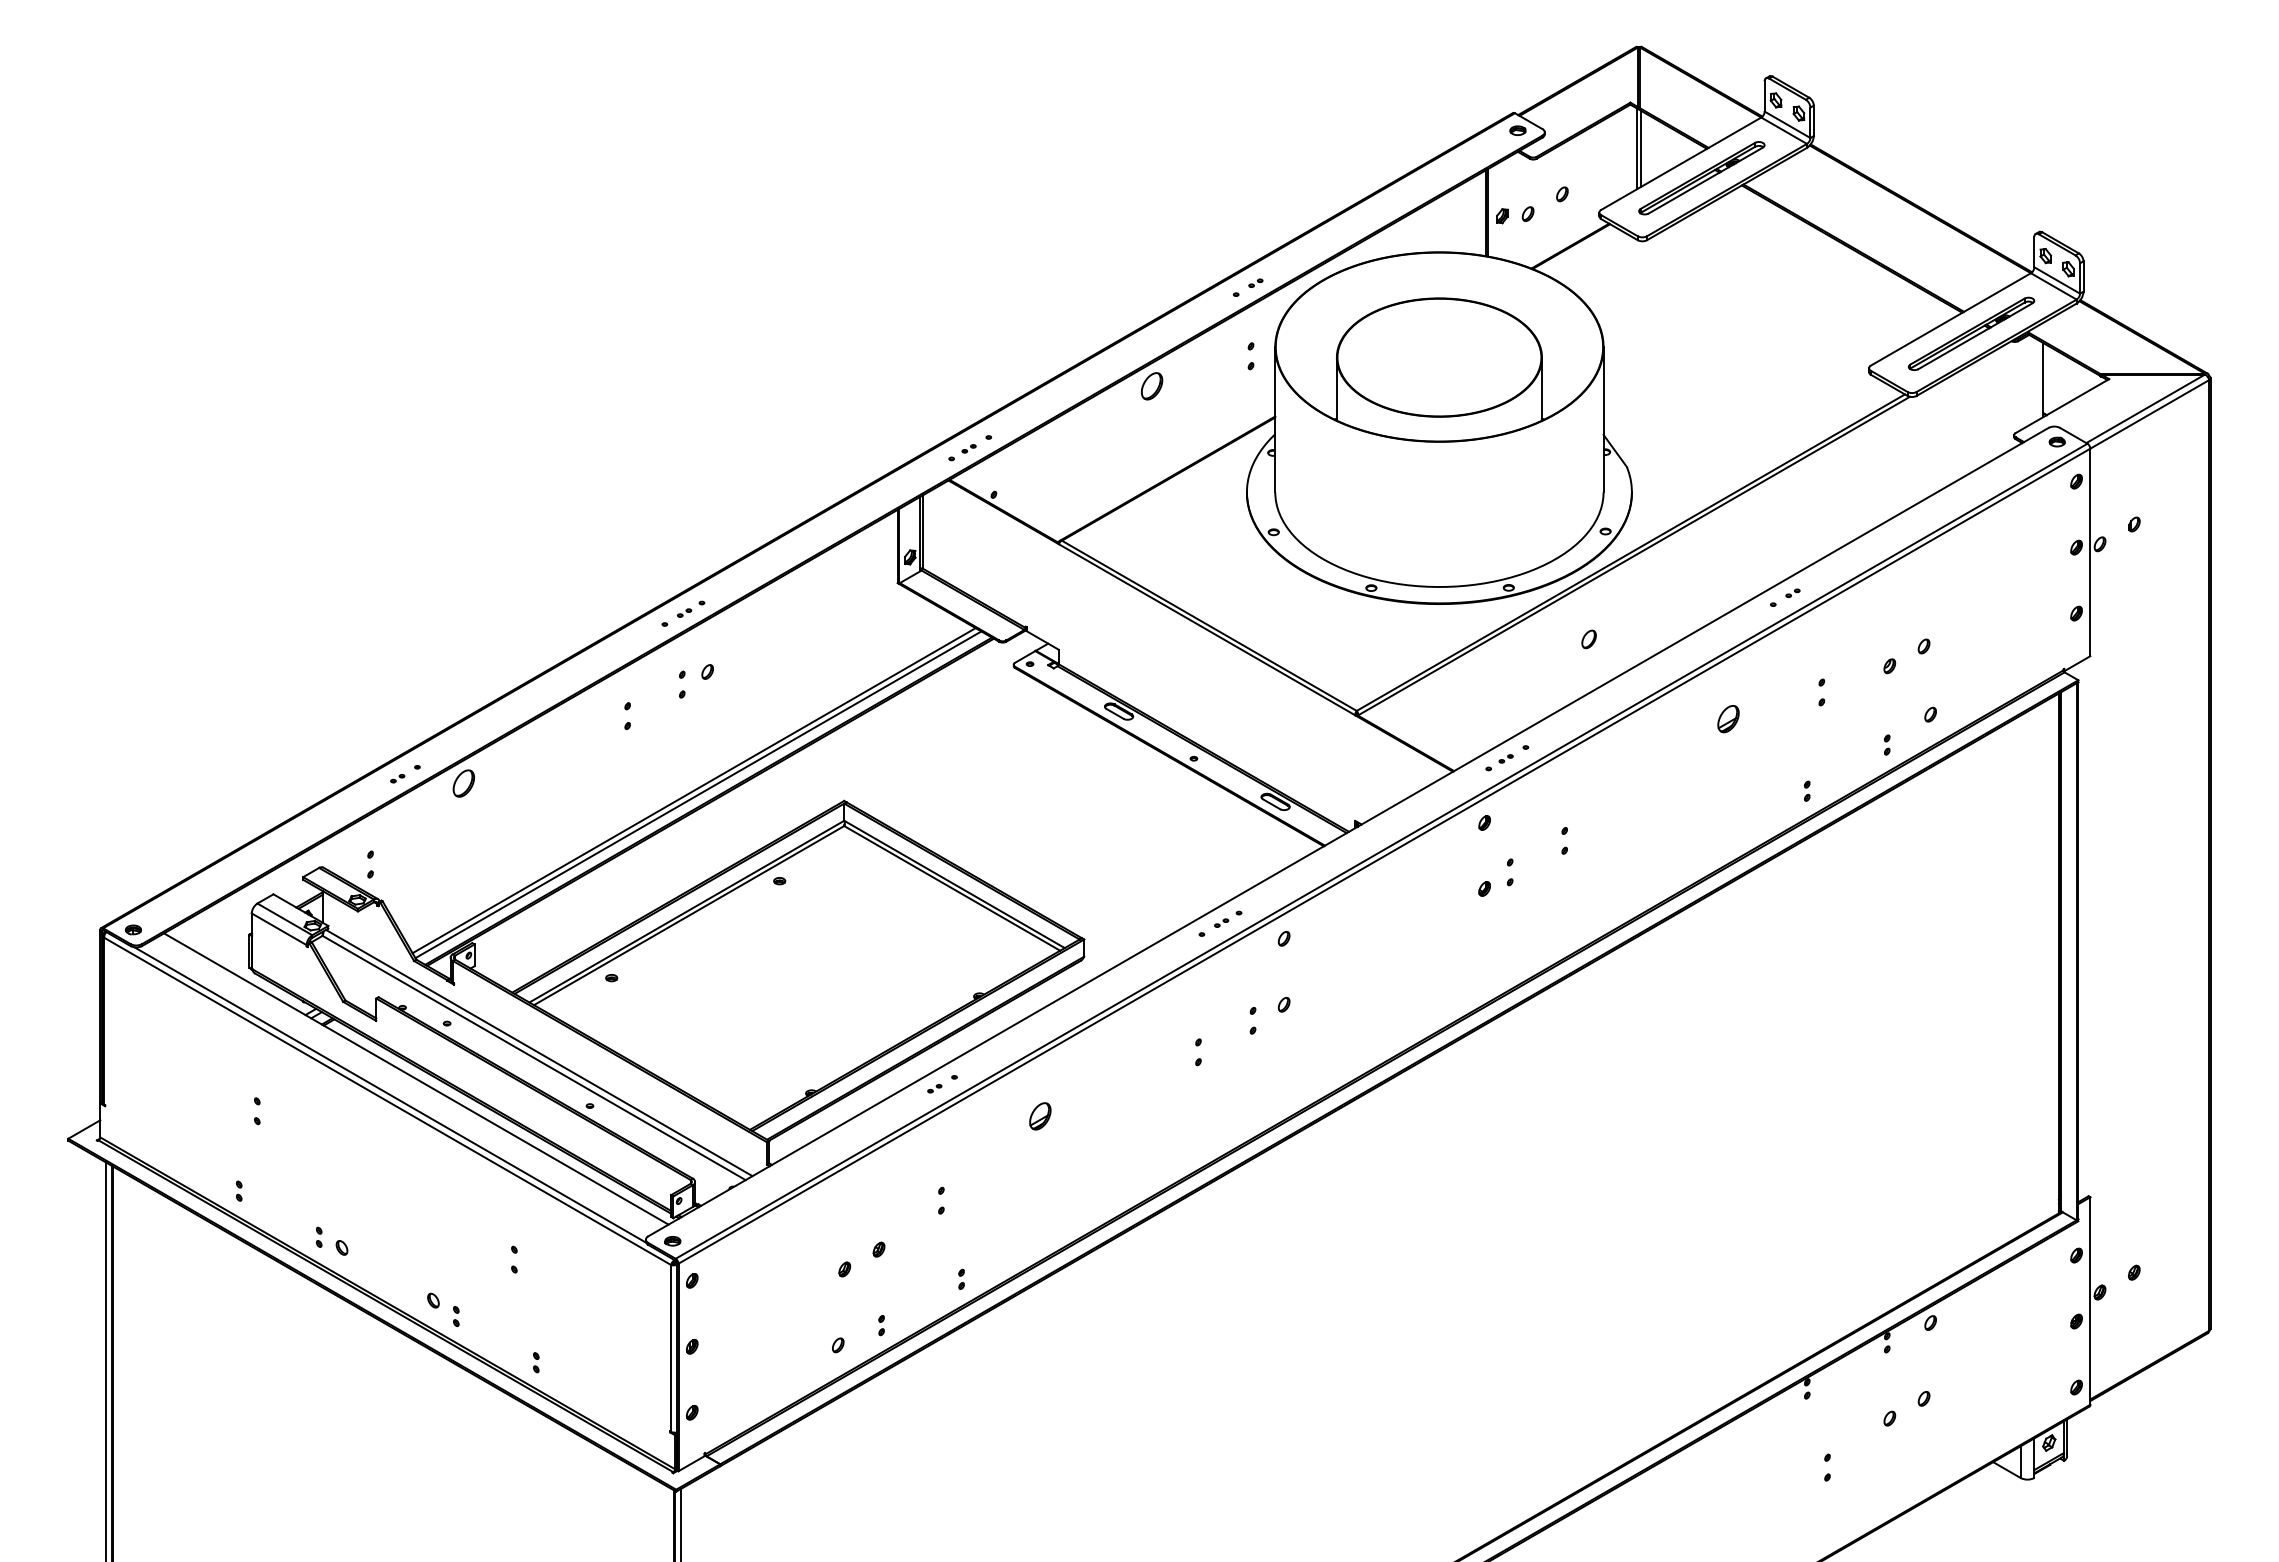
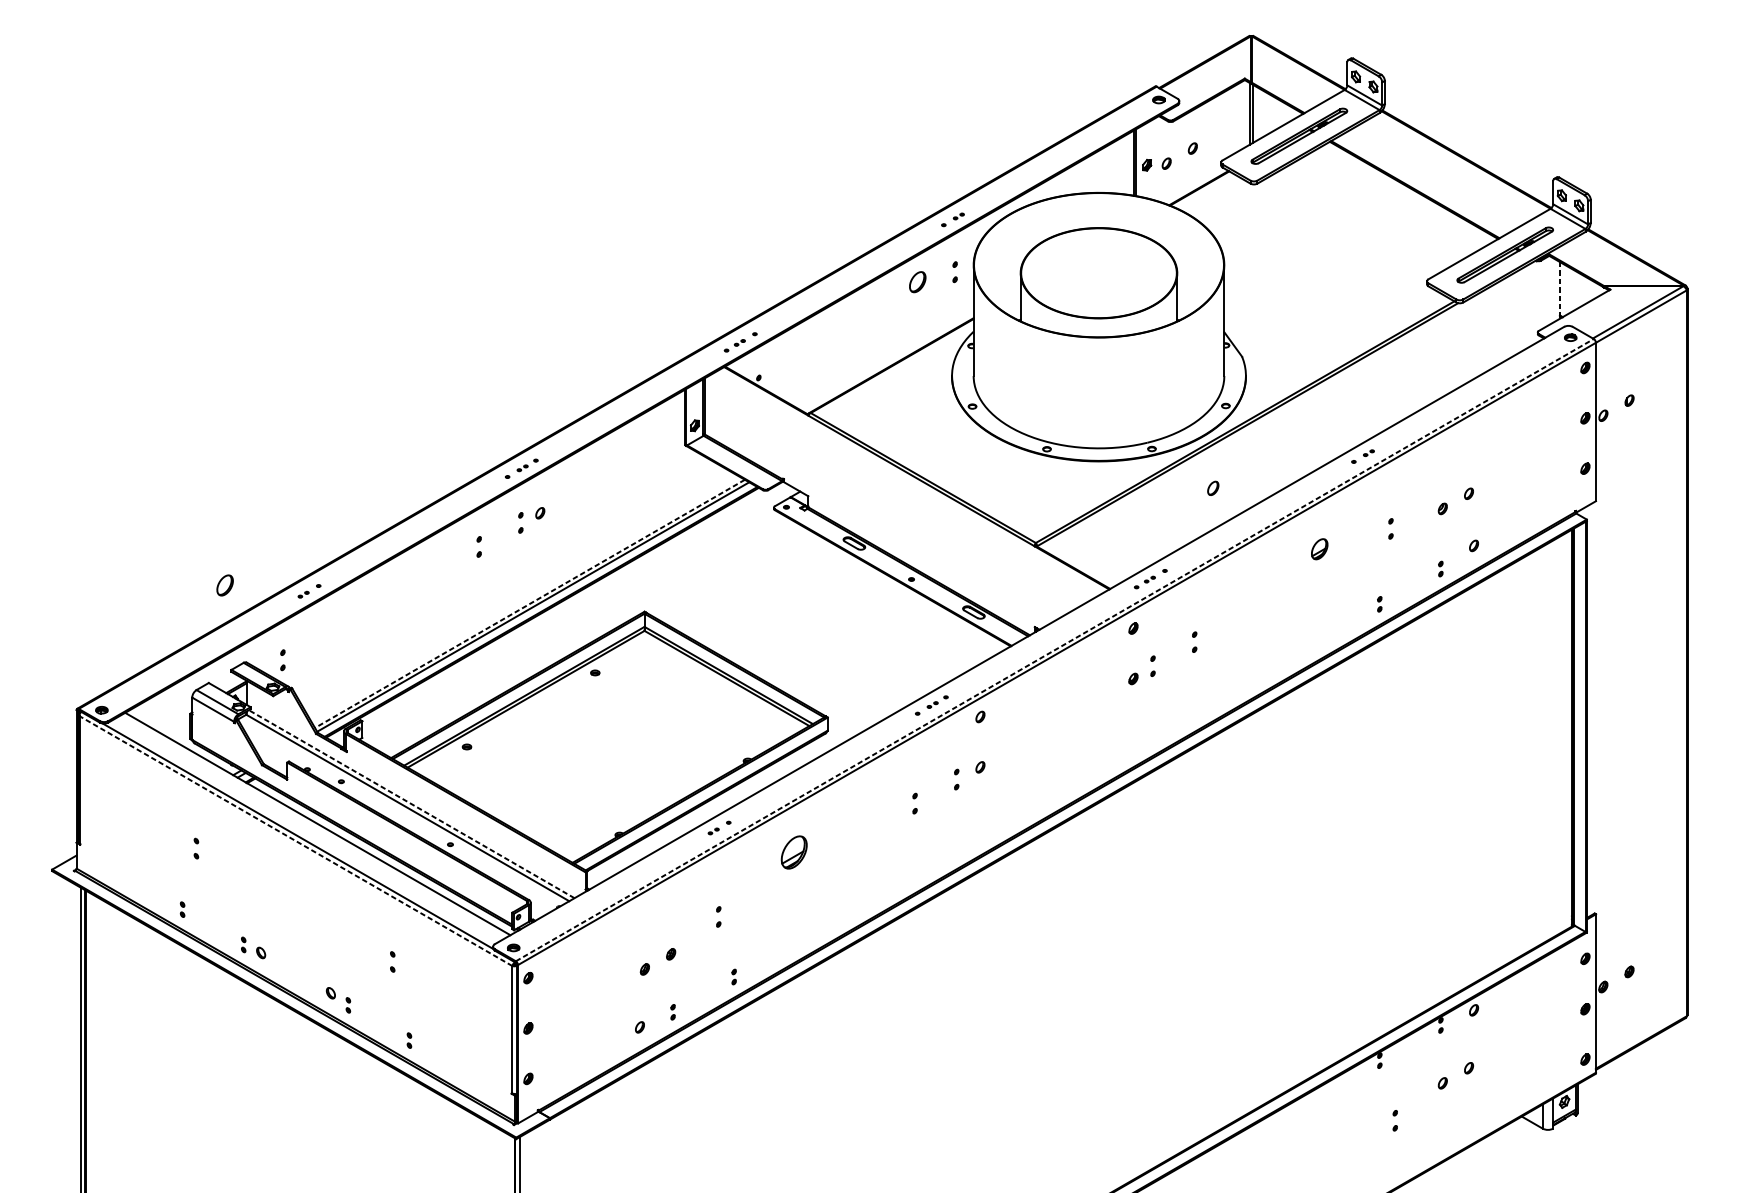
line: (2043, 380) -> (1560, 290), solid -> dashed
part: (1151, 386) -> (917, 282), moved
part: (463, 783) -> (224, 585), moved
line: (693, 790) -> (529, 603), solid -> dashed
line: (1382, 851) -> (1055, 650), solid -> dashed
line: (538, 1052) -> (411, 803), solid -> dashed
line: (387, 1101) -> (295, 841), solid -> dashed
part: (1040, 1116) -> (794, 852), size x1.6

